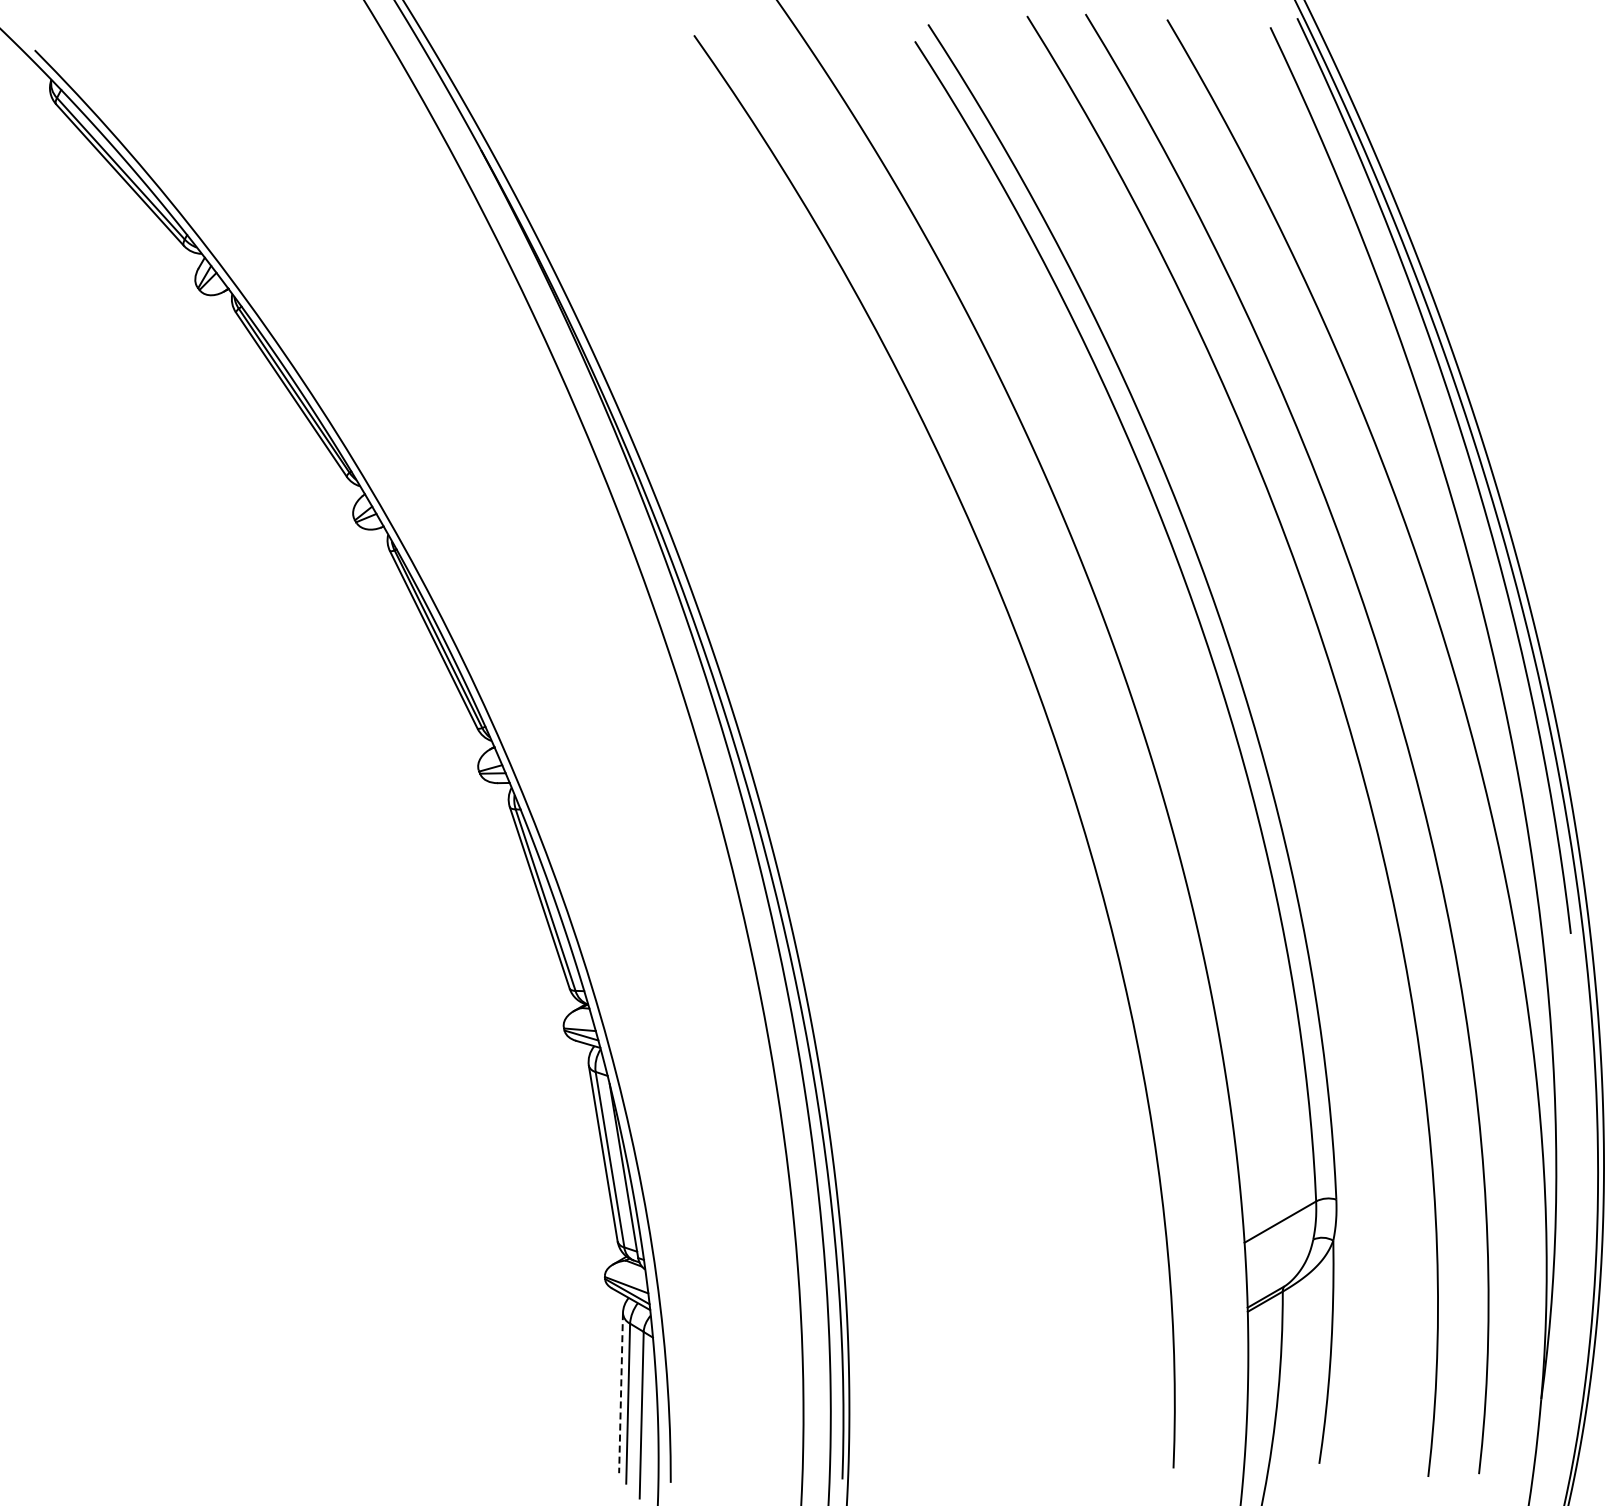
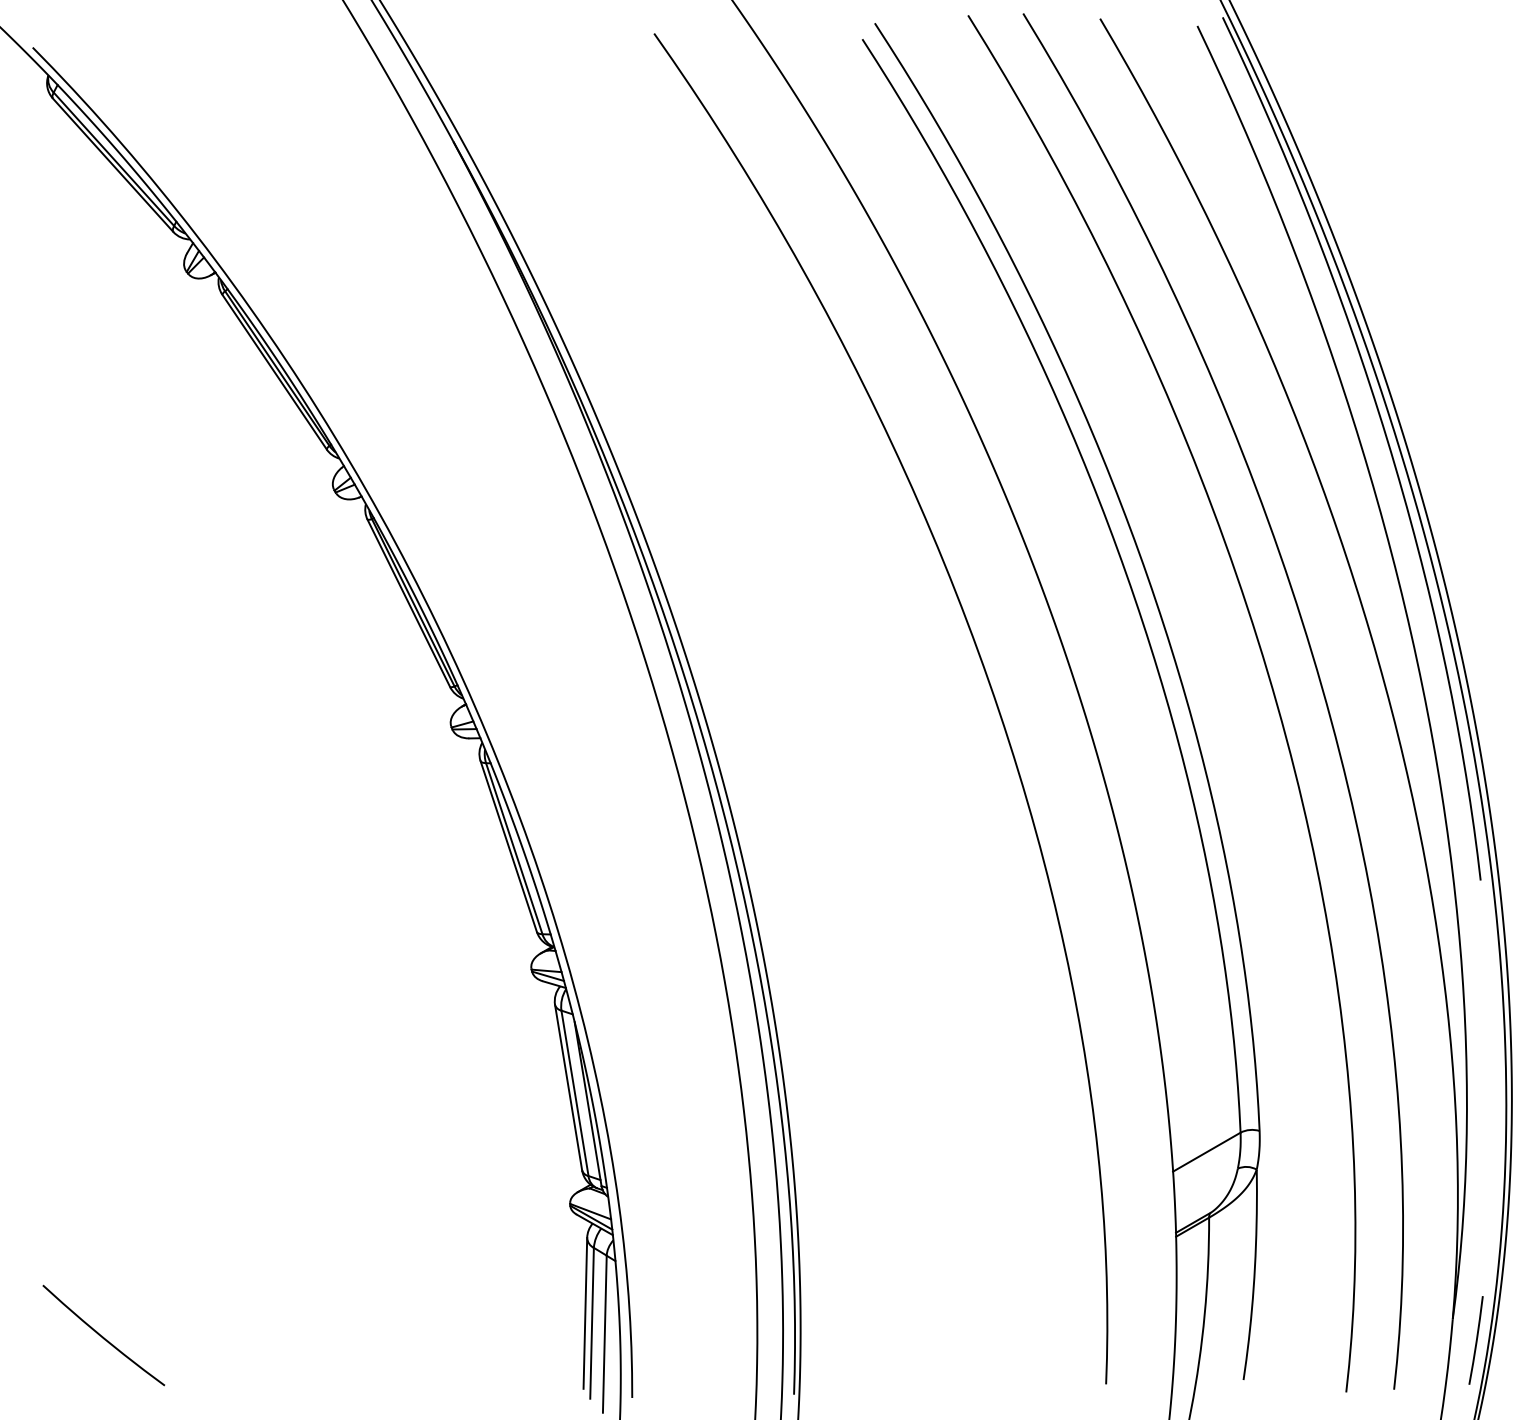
line: (621, 1393) -> (585, 1313), dashed -> solid
curve: (109, 1417) -> (103, 1336), added
line: (1565, 1421) -> (1475, 1340), added

